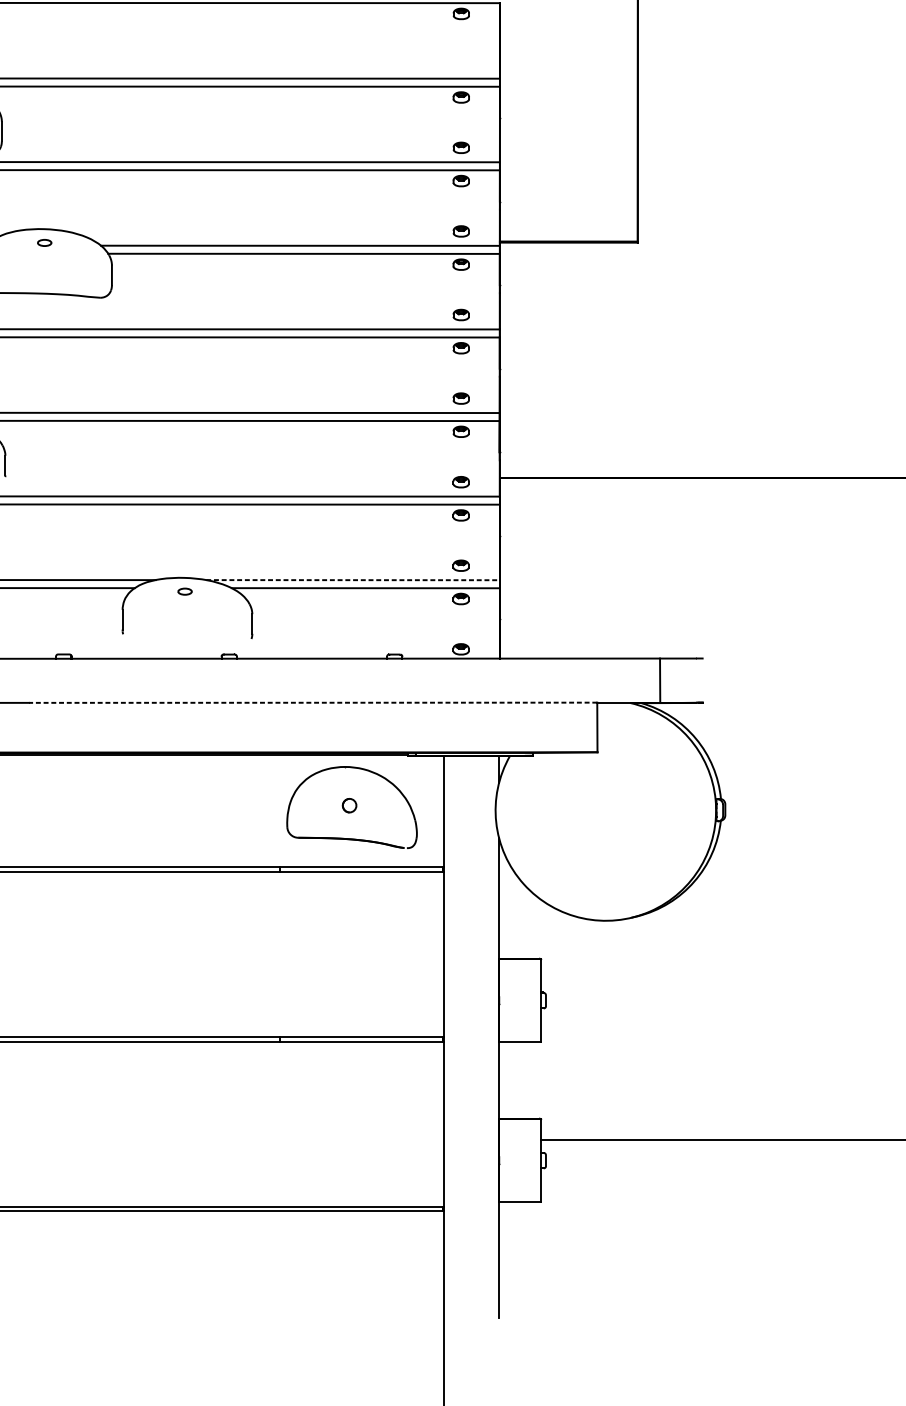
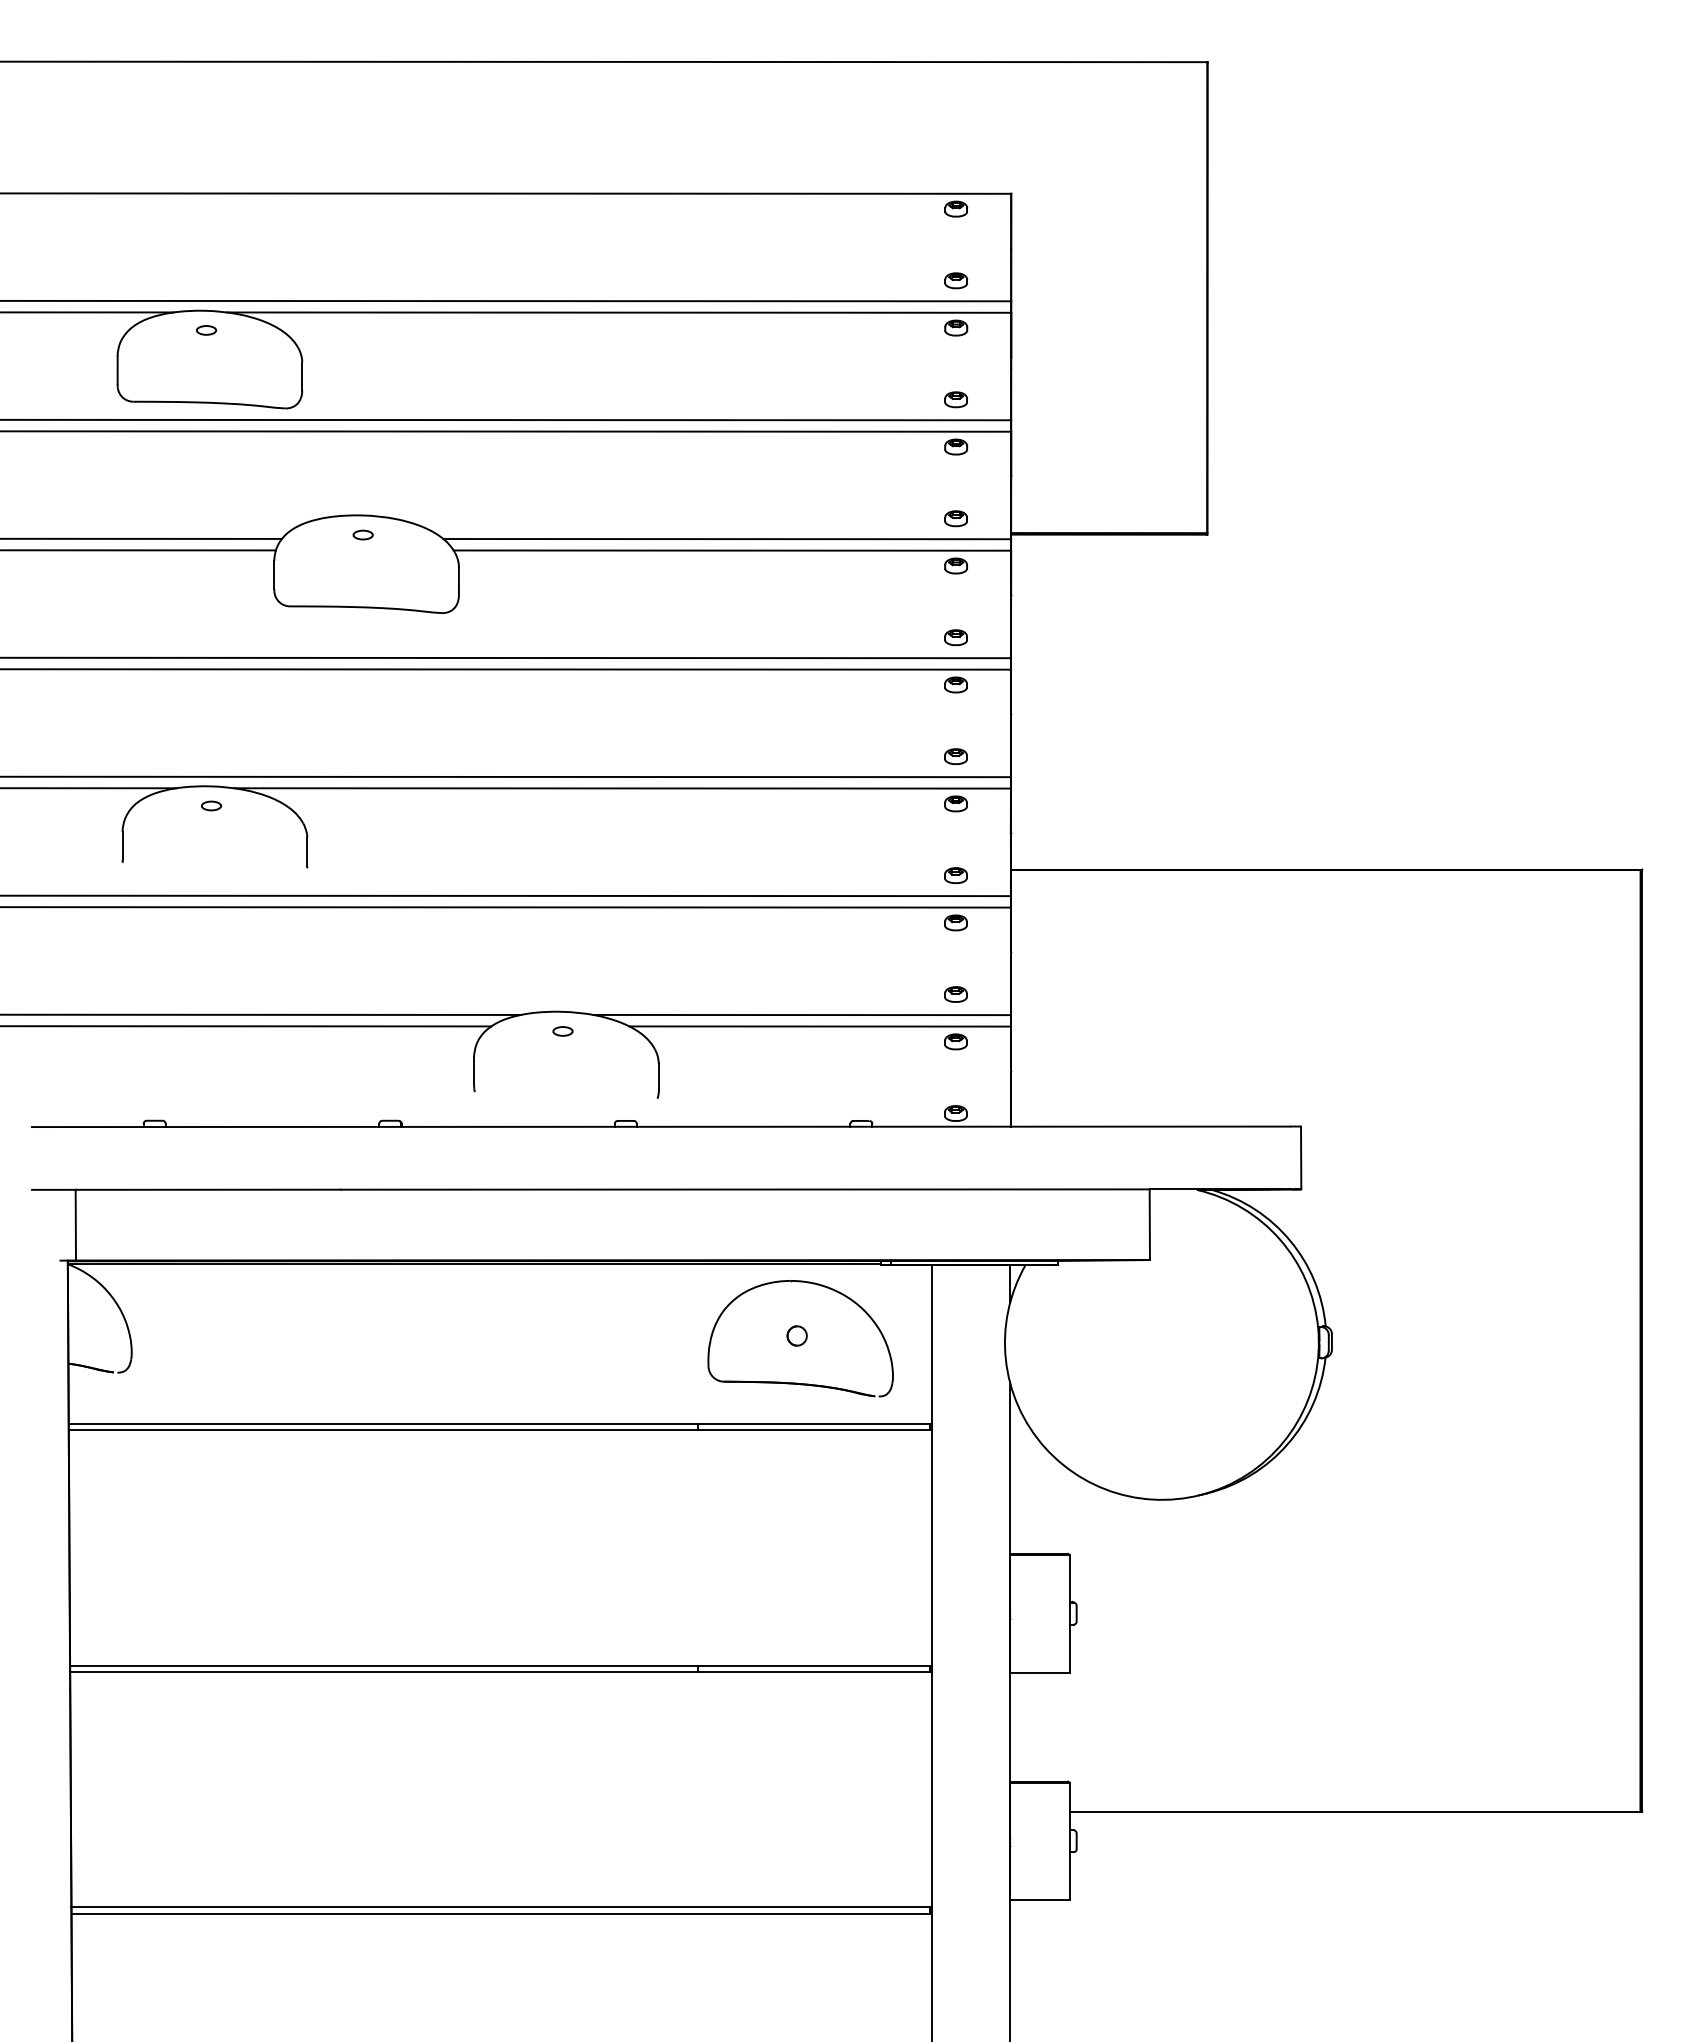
part: (461, 64) -> (956, 280), added
line: (353, 580) -> (802, 1015), dashed -> solid
line: (660, 680) -> (1301, 1157), moved
line: (312, 702) -> (744, 1189), dashed -> solid

